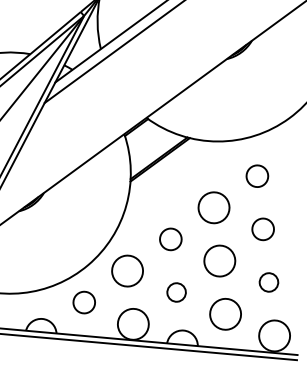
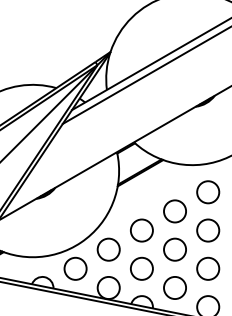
circle: (257, 176) -> (208, 192), size x1.43
circle: (263, 229) -> (208, 230), size x1.43
circle: (170, 239) -> (141, 230), size x1.43
circle: (269, 282) -> (208, 268), size x1.67
circle: (175, 292) -> (141, 268), size x1.67
circle: (84, 302) -> (75, 268), size x1.43

